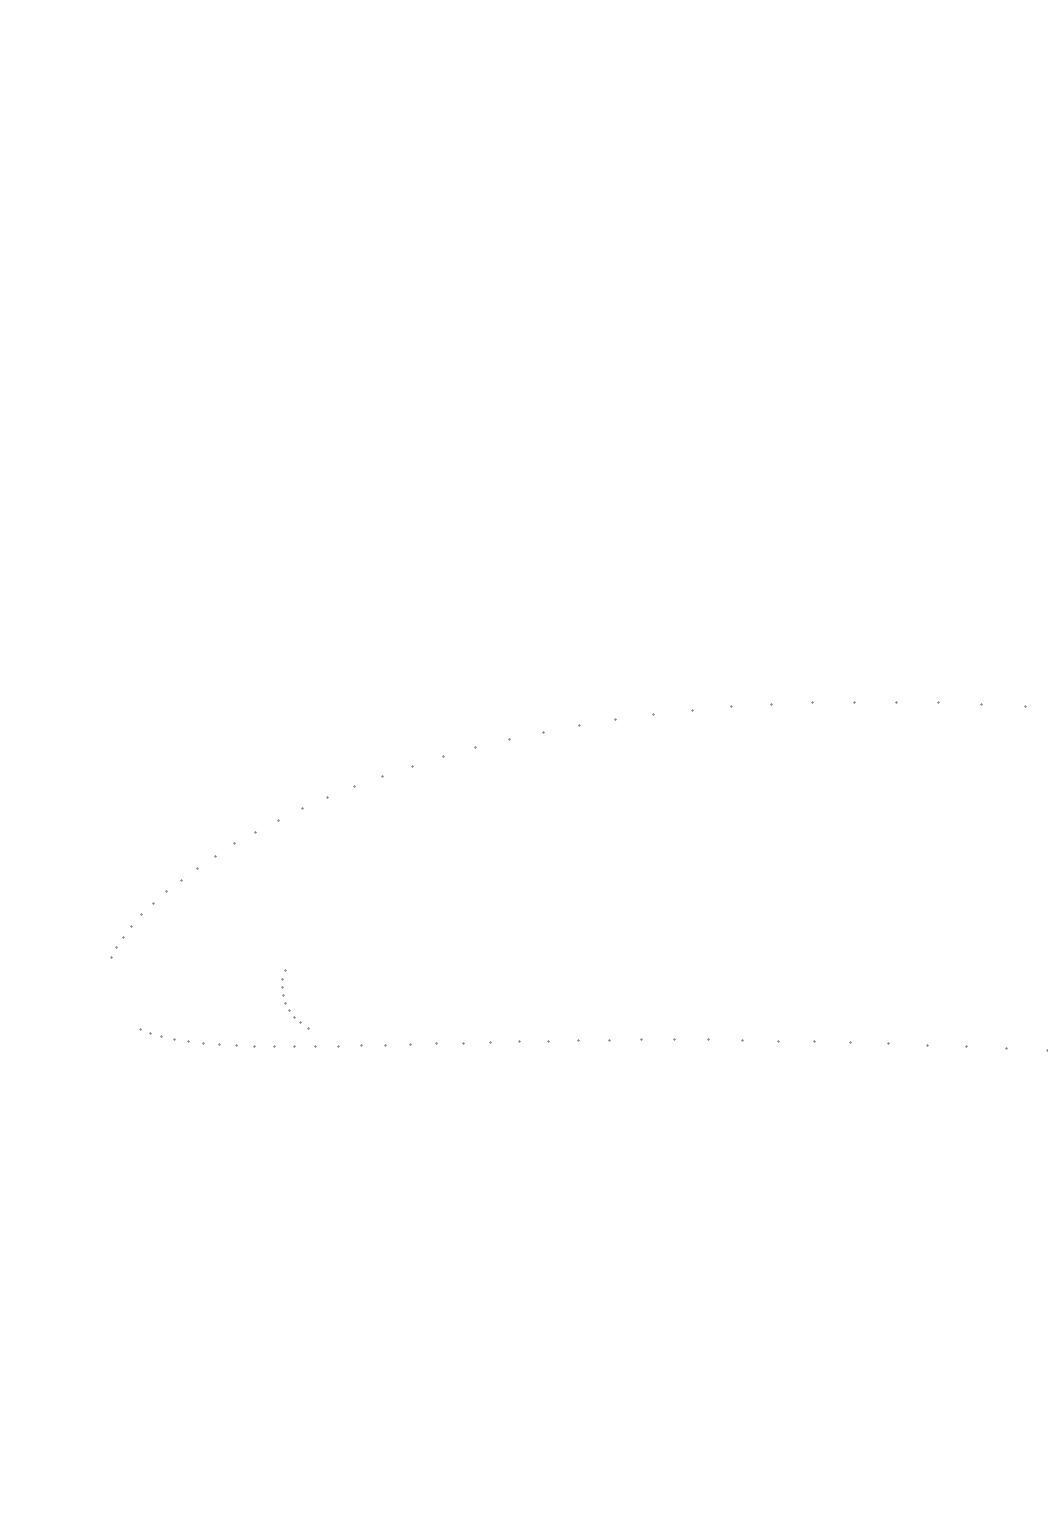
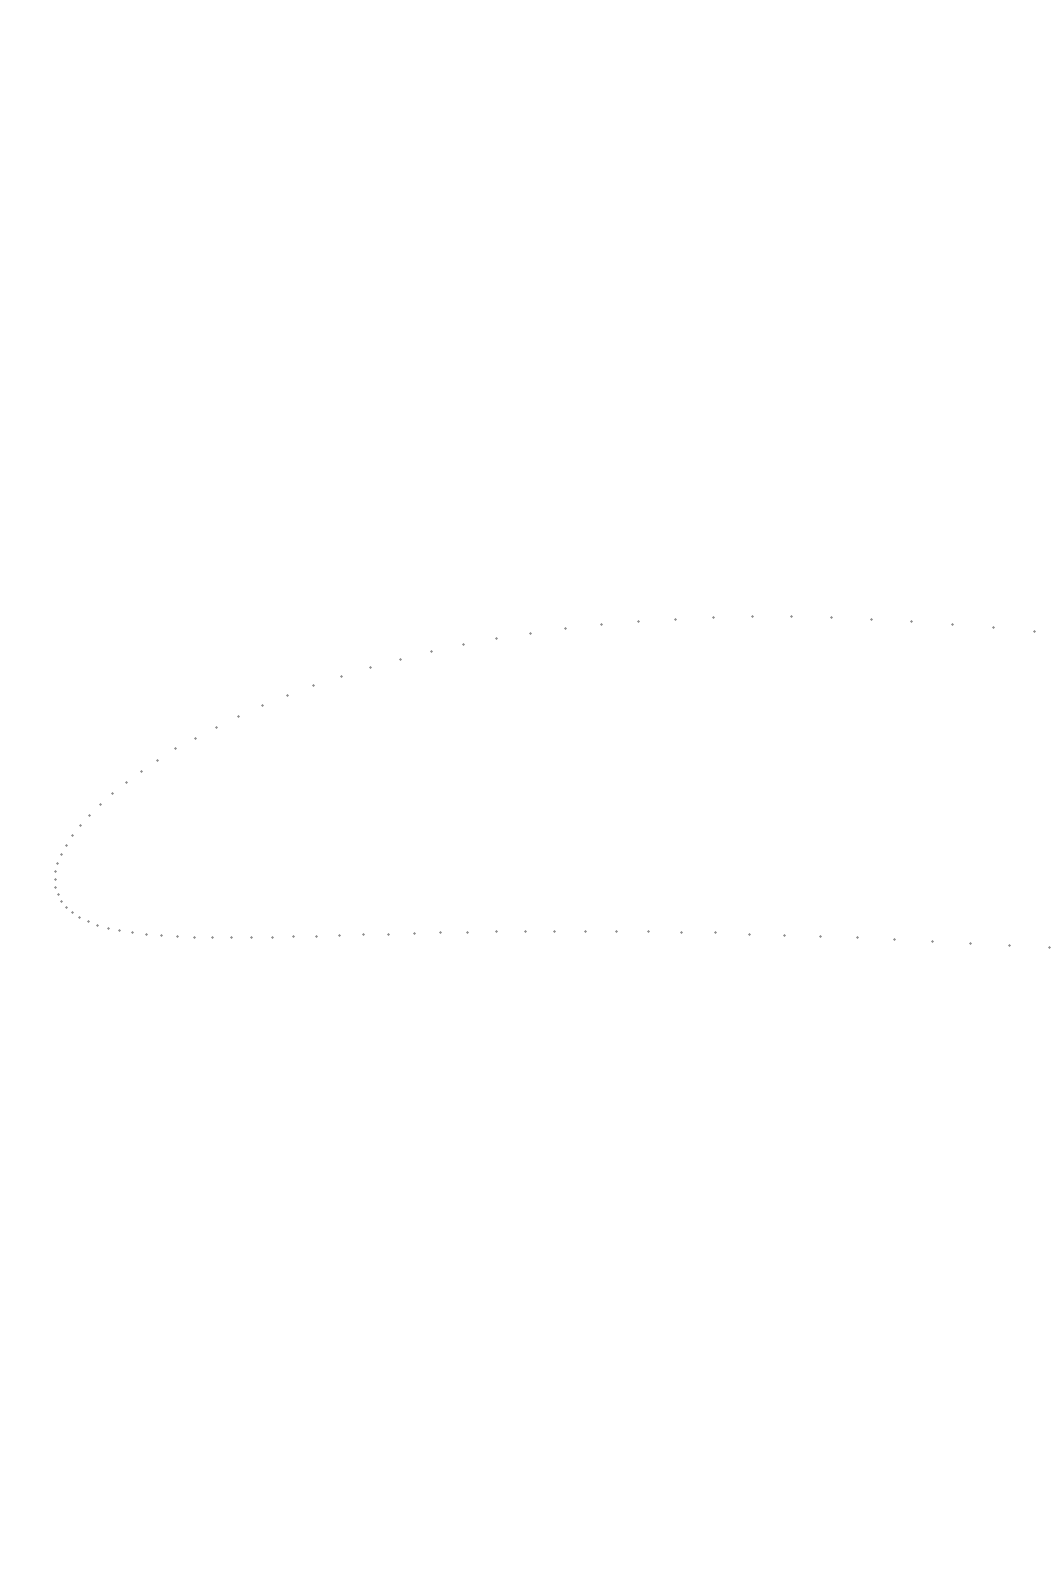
part: (286, 1003) -> (59, 894), moved

